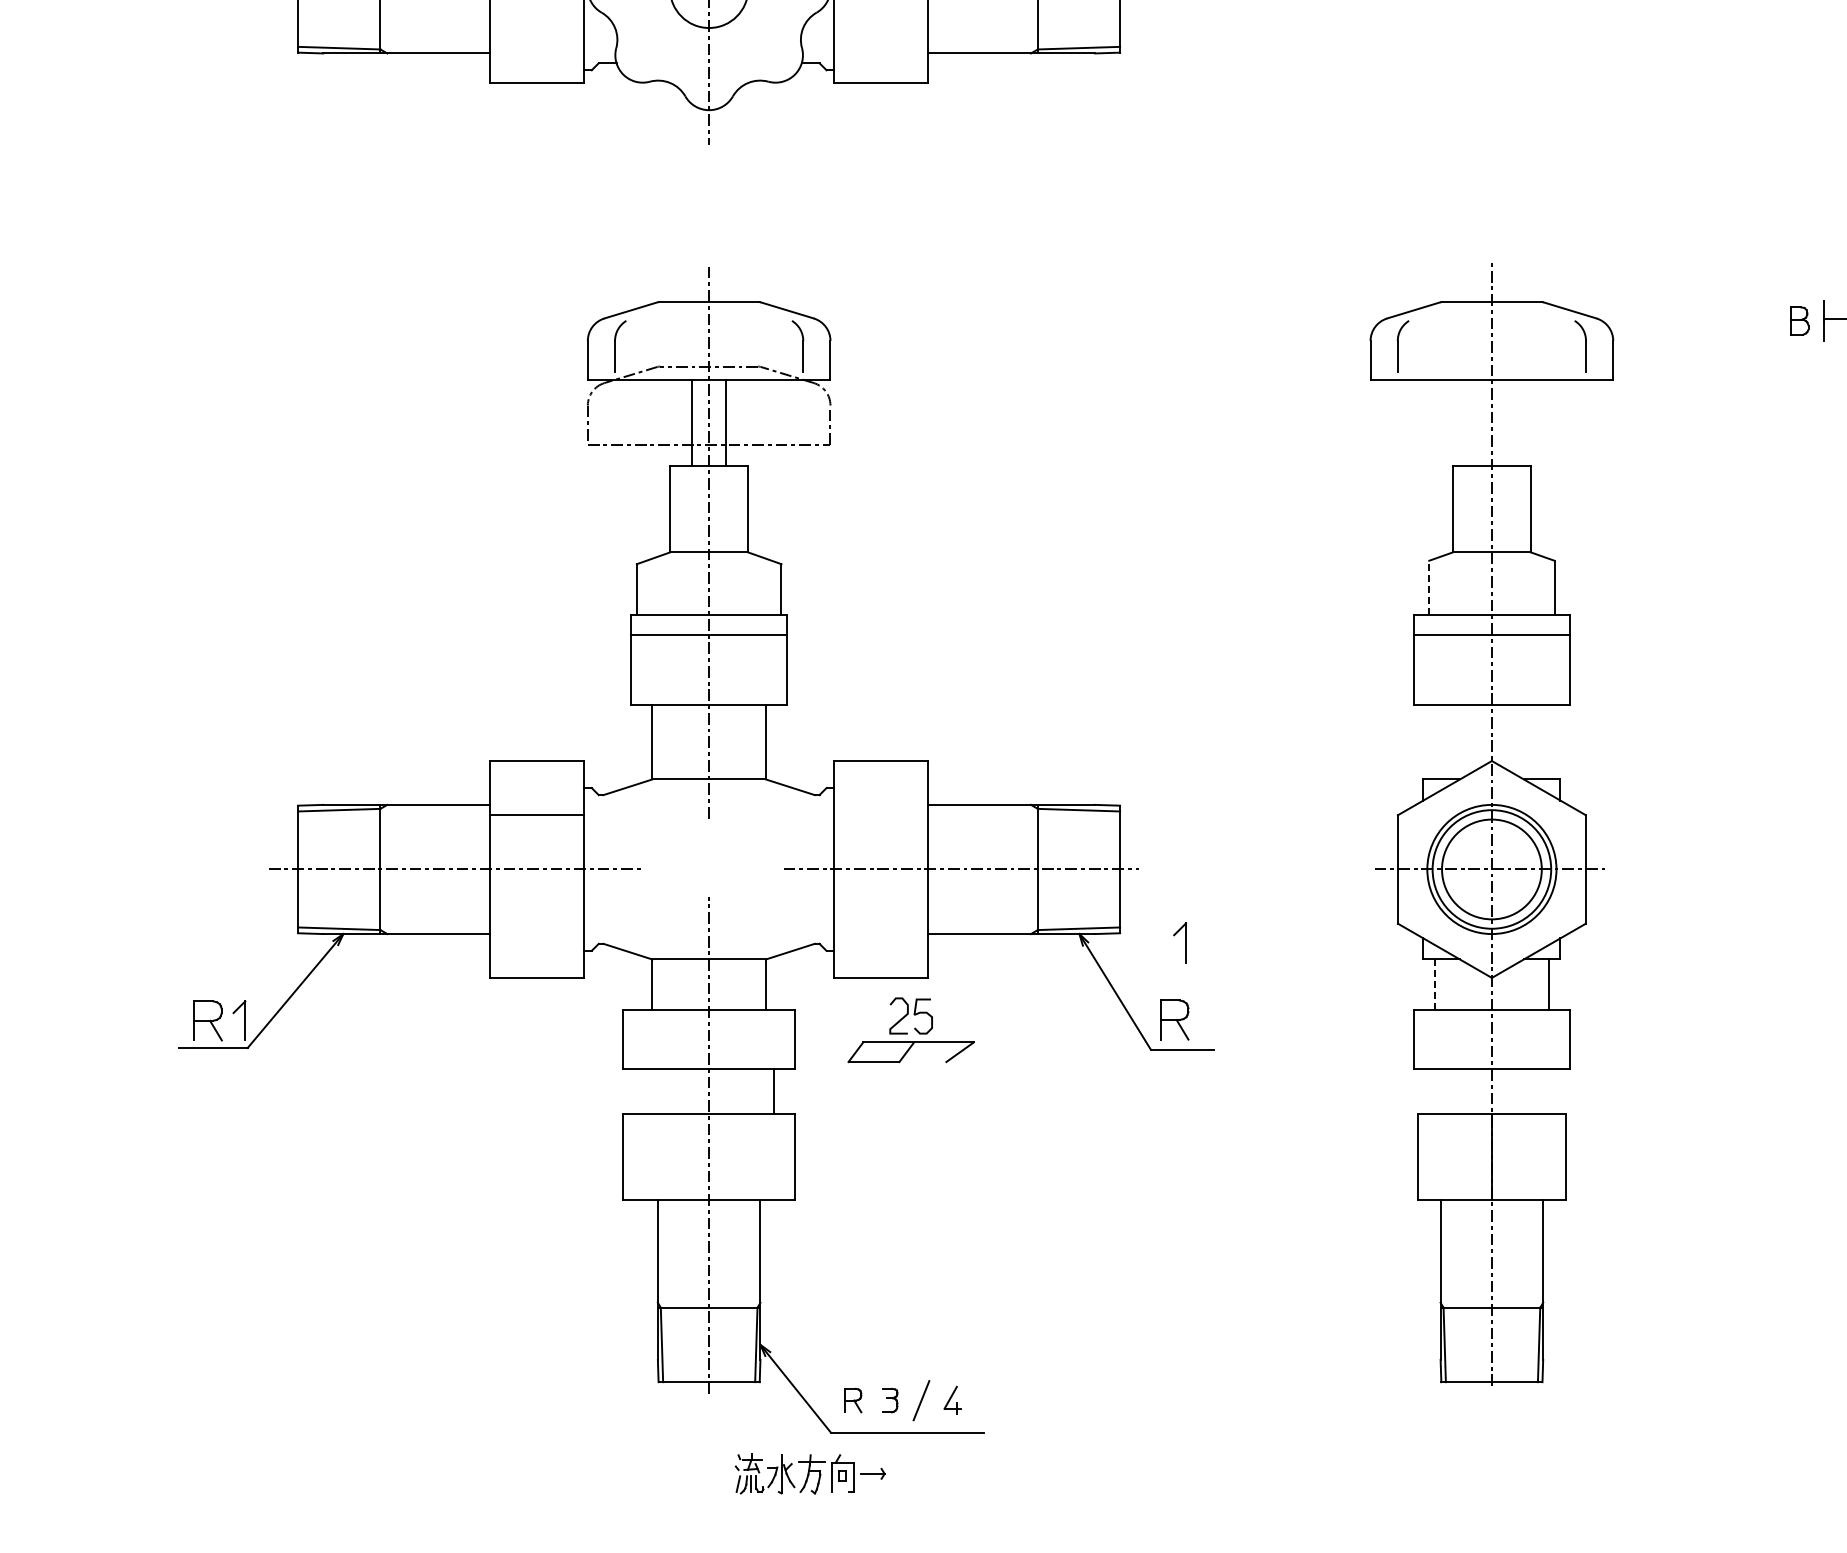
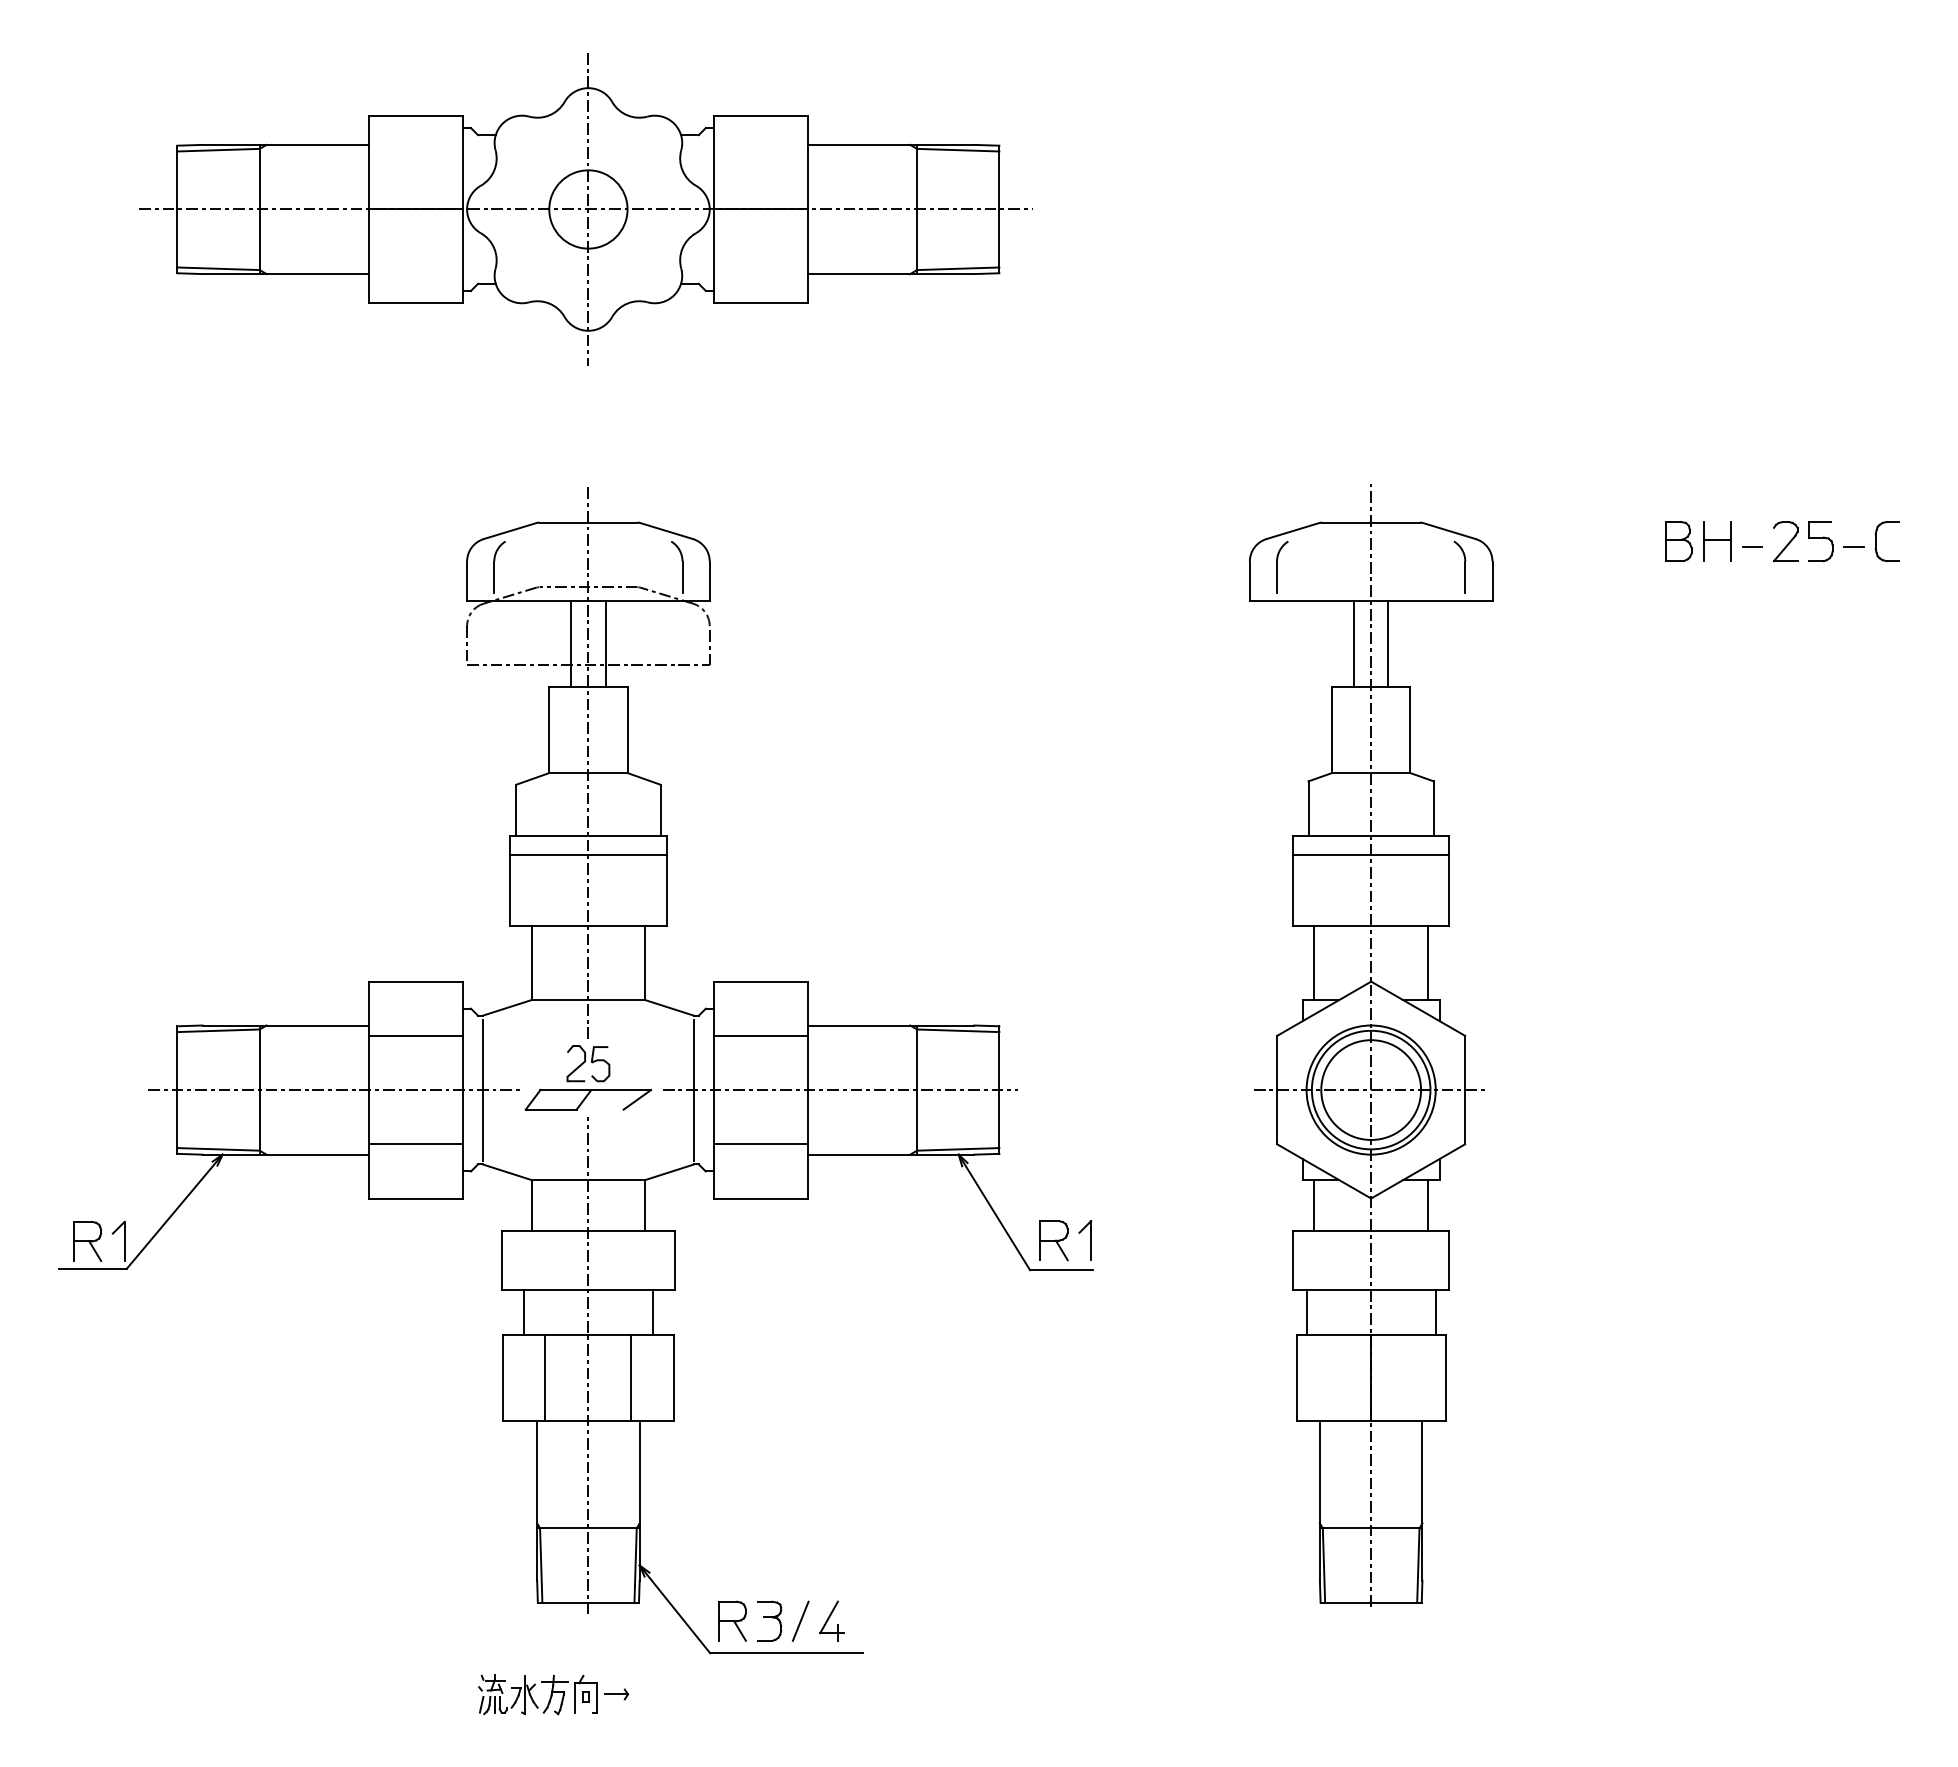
part: (1799, 320) -> (1678, 541), size x1.43
line: (1474, 422) -> (1353, 643), added
line: (1509, 422) -> (1388, 643), added
line: (1429, 587) -> (1308, 808), dashed -> solid
line: (1435, 741) -> (1314, 962), added
line: (1548, 741) -> (1427, 962), added
line: (881, 814) -> (760, 1035), added
line: (603, 869) -> (482, 1090), added
line: (815, 869) -> (694, 1090), added
line: (537, 923) -> (416, 1144), added
line: (881, 923) -> (760, 1144), added
part: (1180, 942) -> (1085, 1240), moved
line: (1435, 985) -> (1314, 1206), dashed -> solid
part: (911, 1029) -> (588, 1077), moved
line: (645, 1090) -> (524, 1311), added
line: (1427, 1090) -> (1306, 1311), added
line: (1556, 1090) -> (1435, 1311), added
line: (666, 1156) -> (545, 1377), added
line: (752, 1156) -> (631, 1377), added
part: (853, 1399) -> (732, 1620), size x1.67
part: (890, 1399) -> (769, 1620), size x1.67
part: (952, 1399) -> (831, 1620), size x1.43
part: (810, 1473) -> (553, 1694), moved

